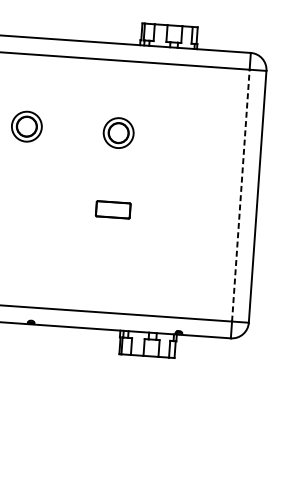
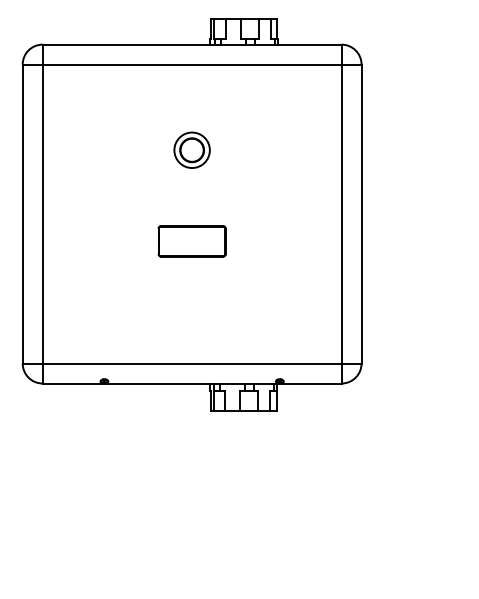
part: (26, 125) -> (82, 149), removed
line: (240, 195) -> (341, 213), dashed -> solid
part: (112, 209) -> (191, 241), size x1.67

